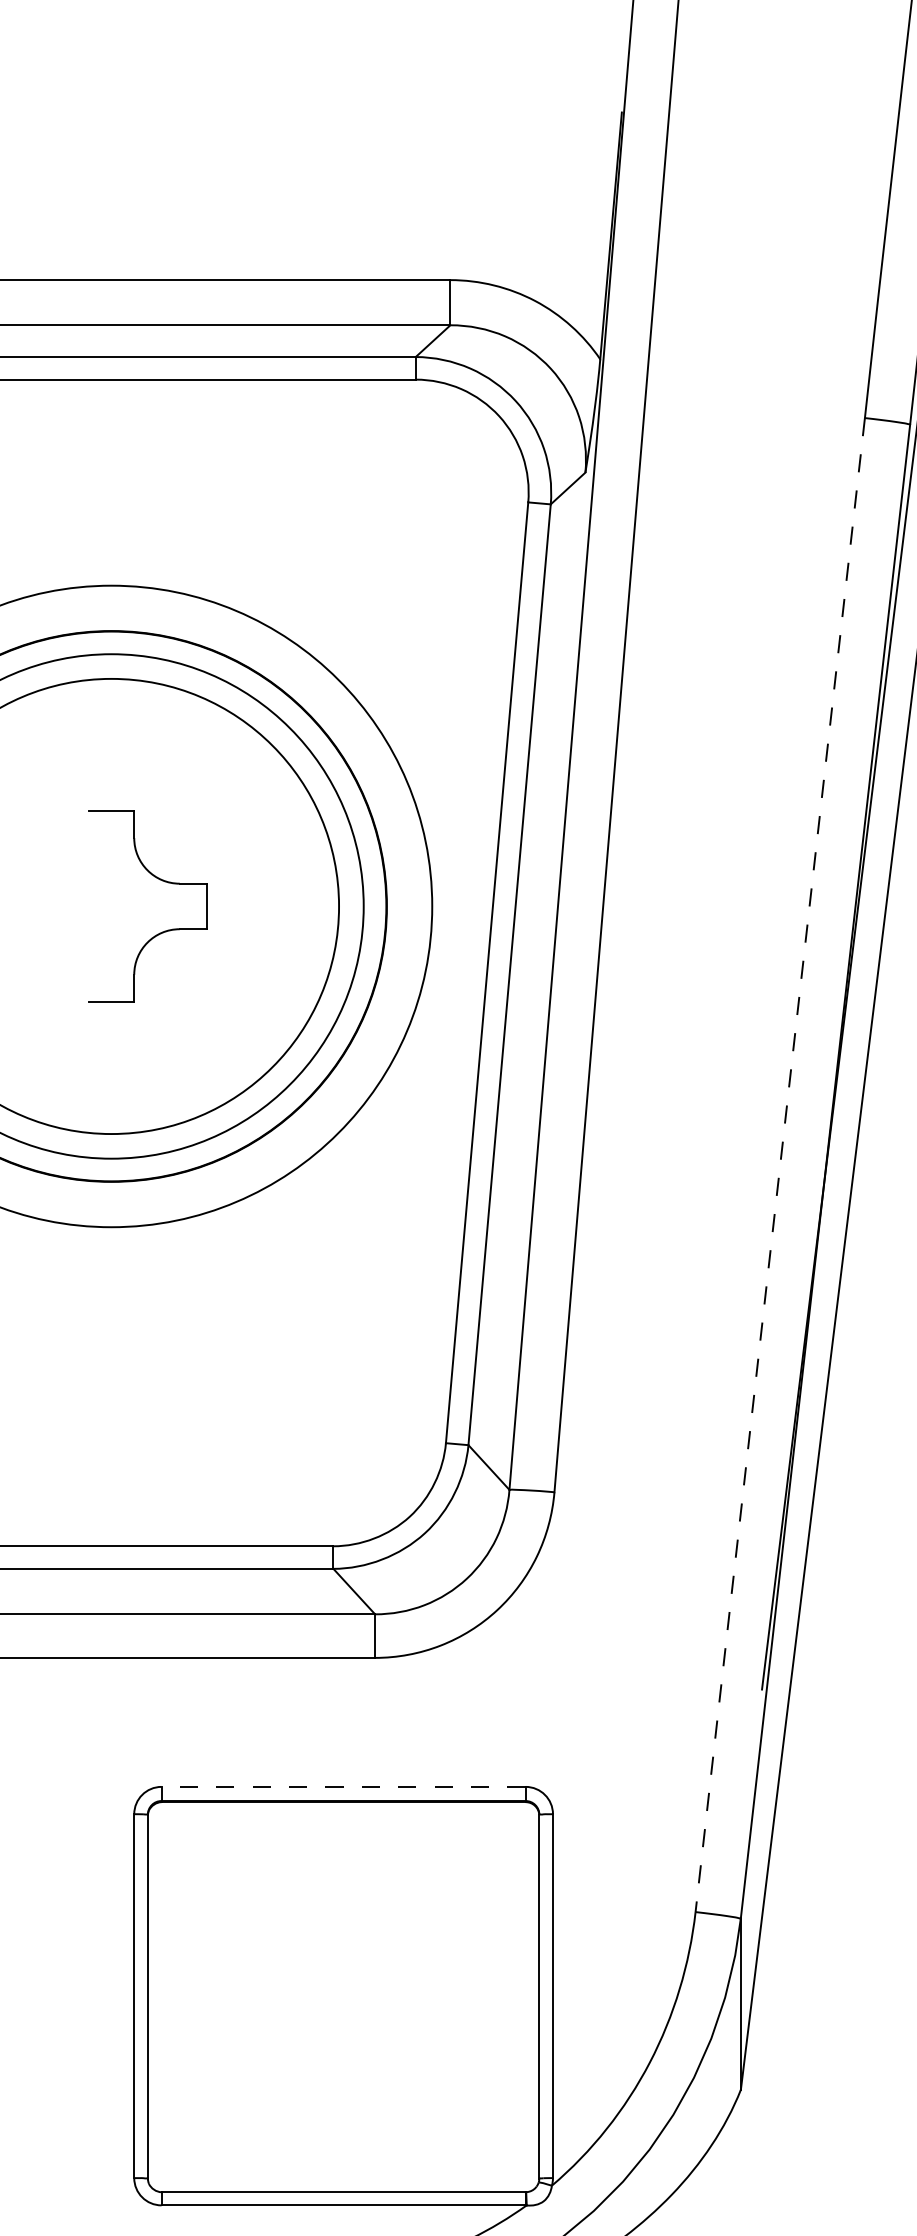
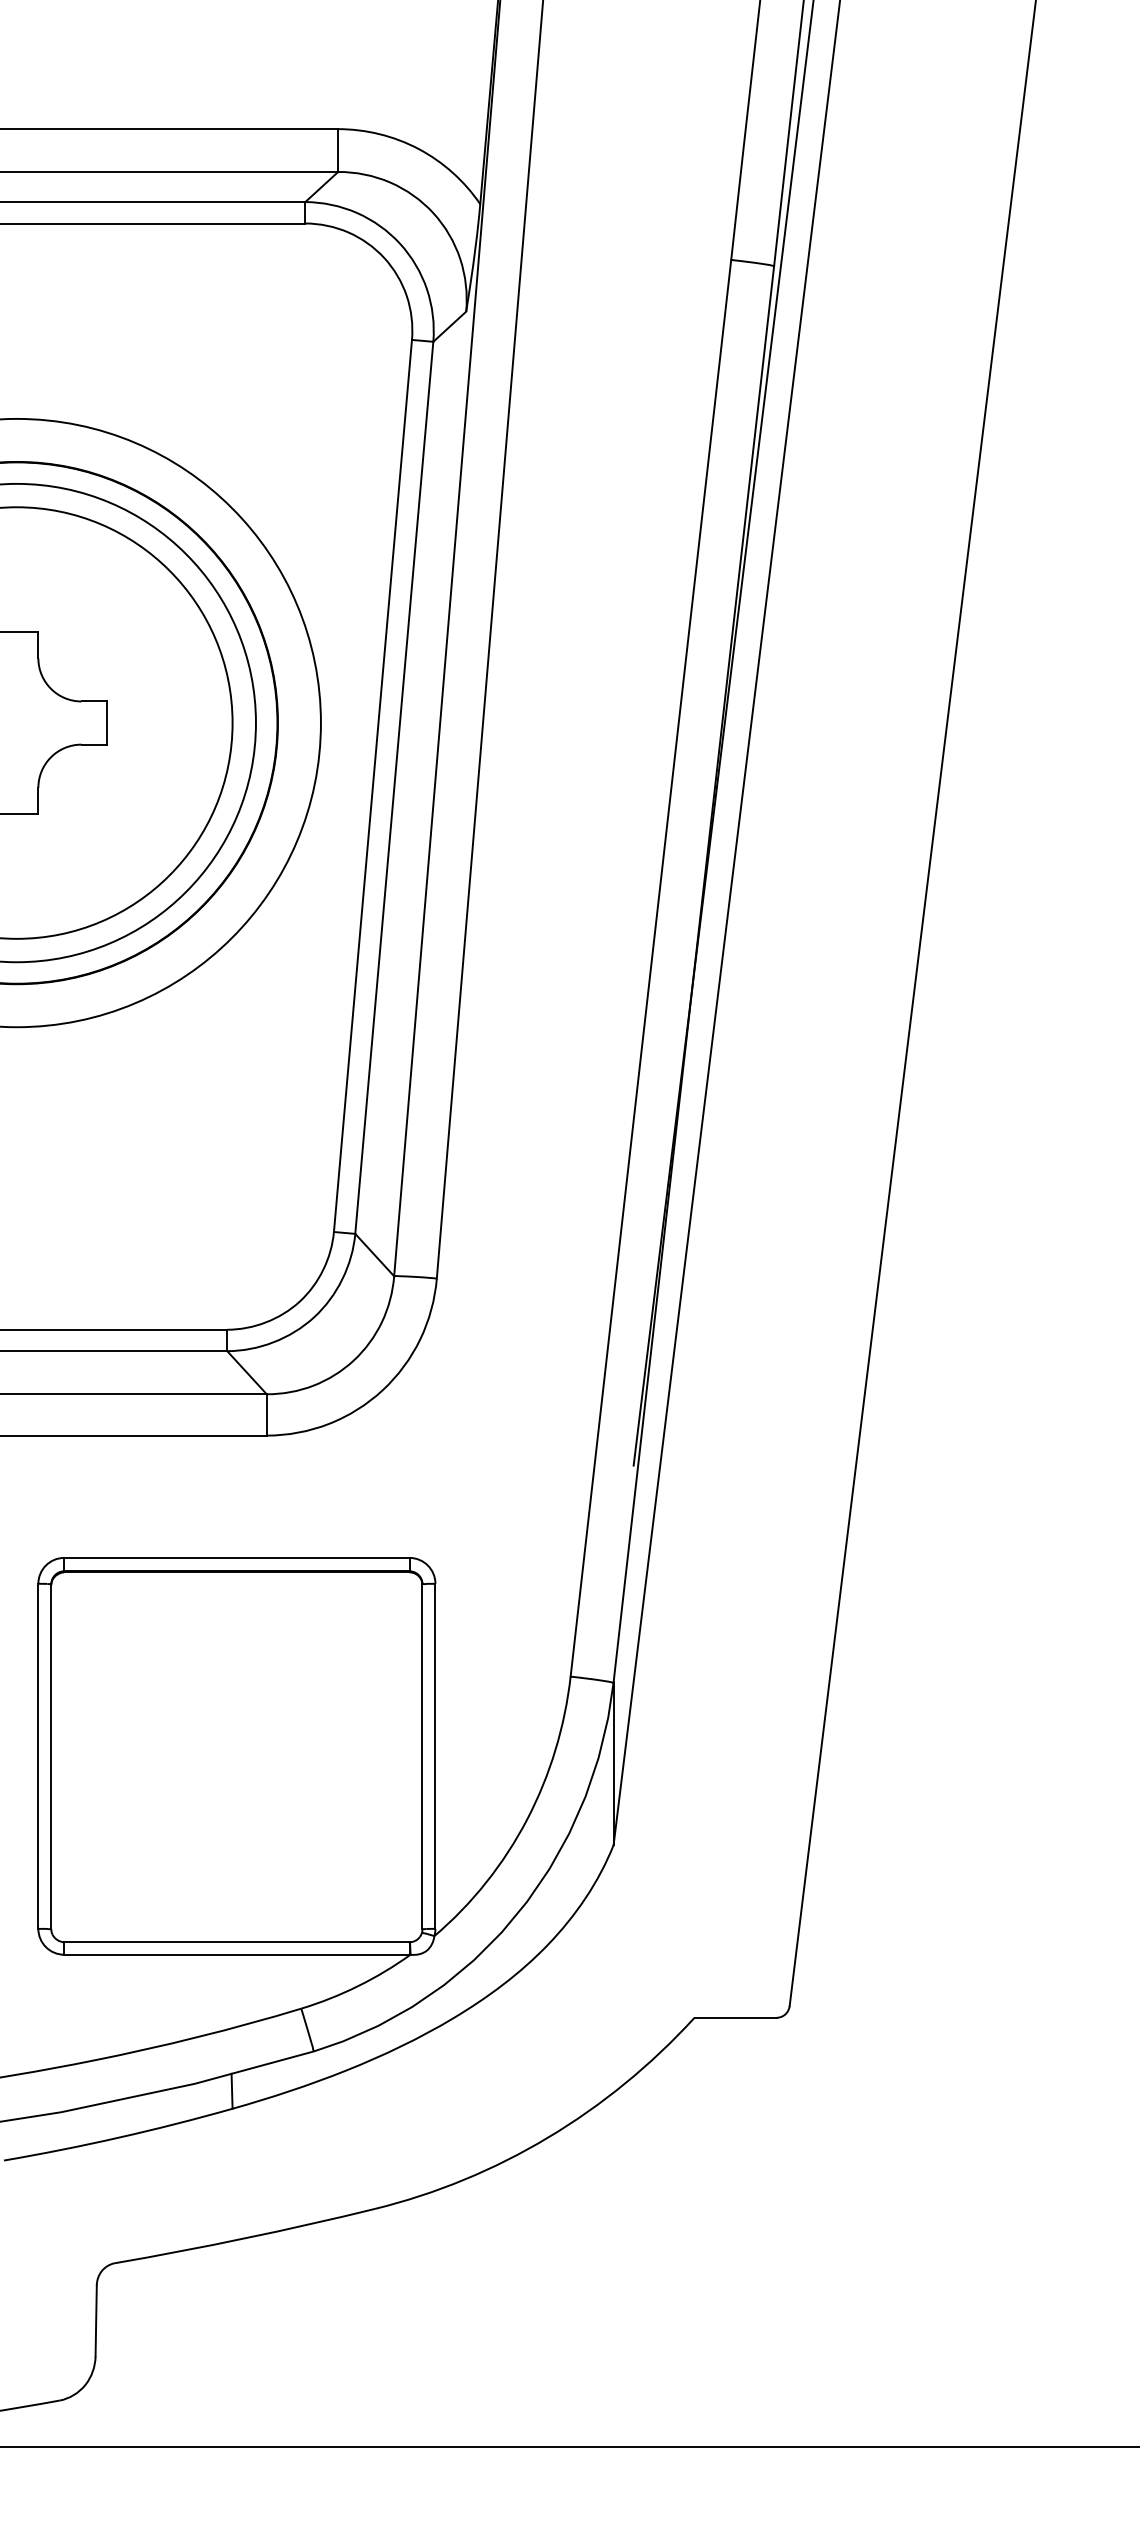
line: (779, 1165) -> (650, 968), dashed -> solid
line: (343, 1786) -> (236, 1557), dashed -> solid

